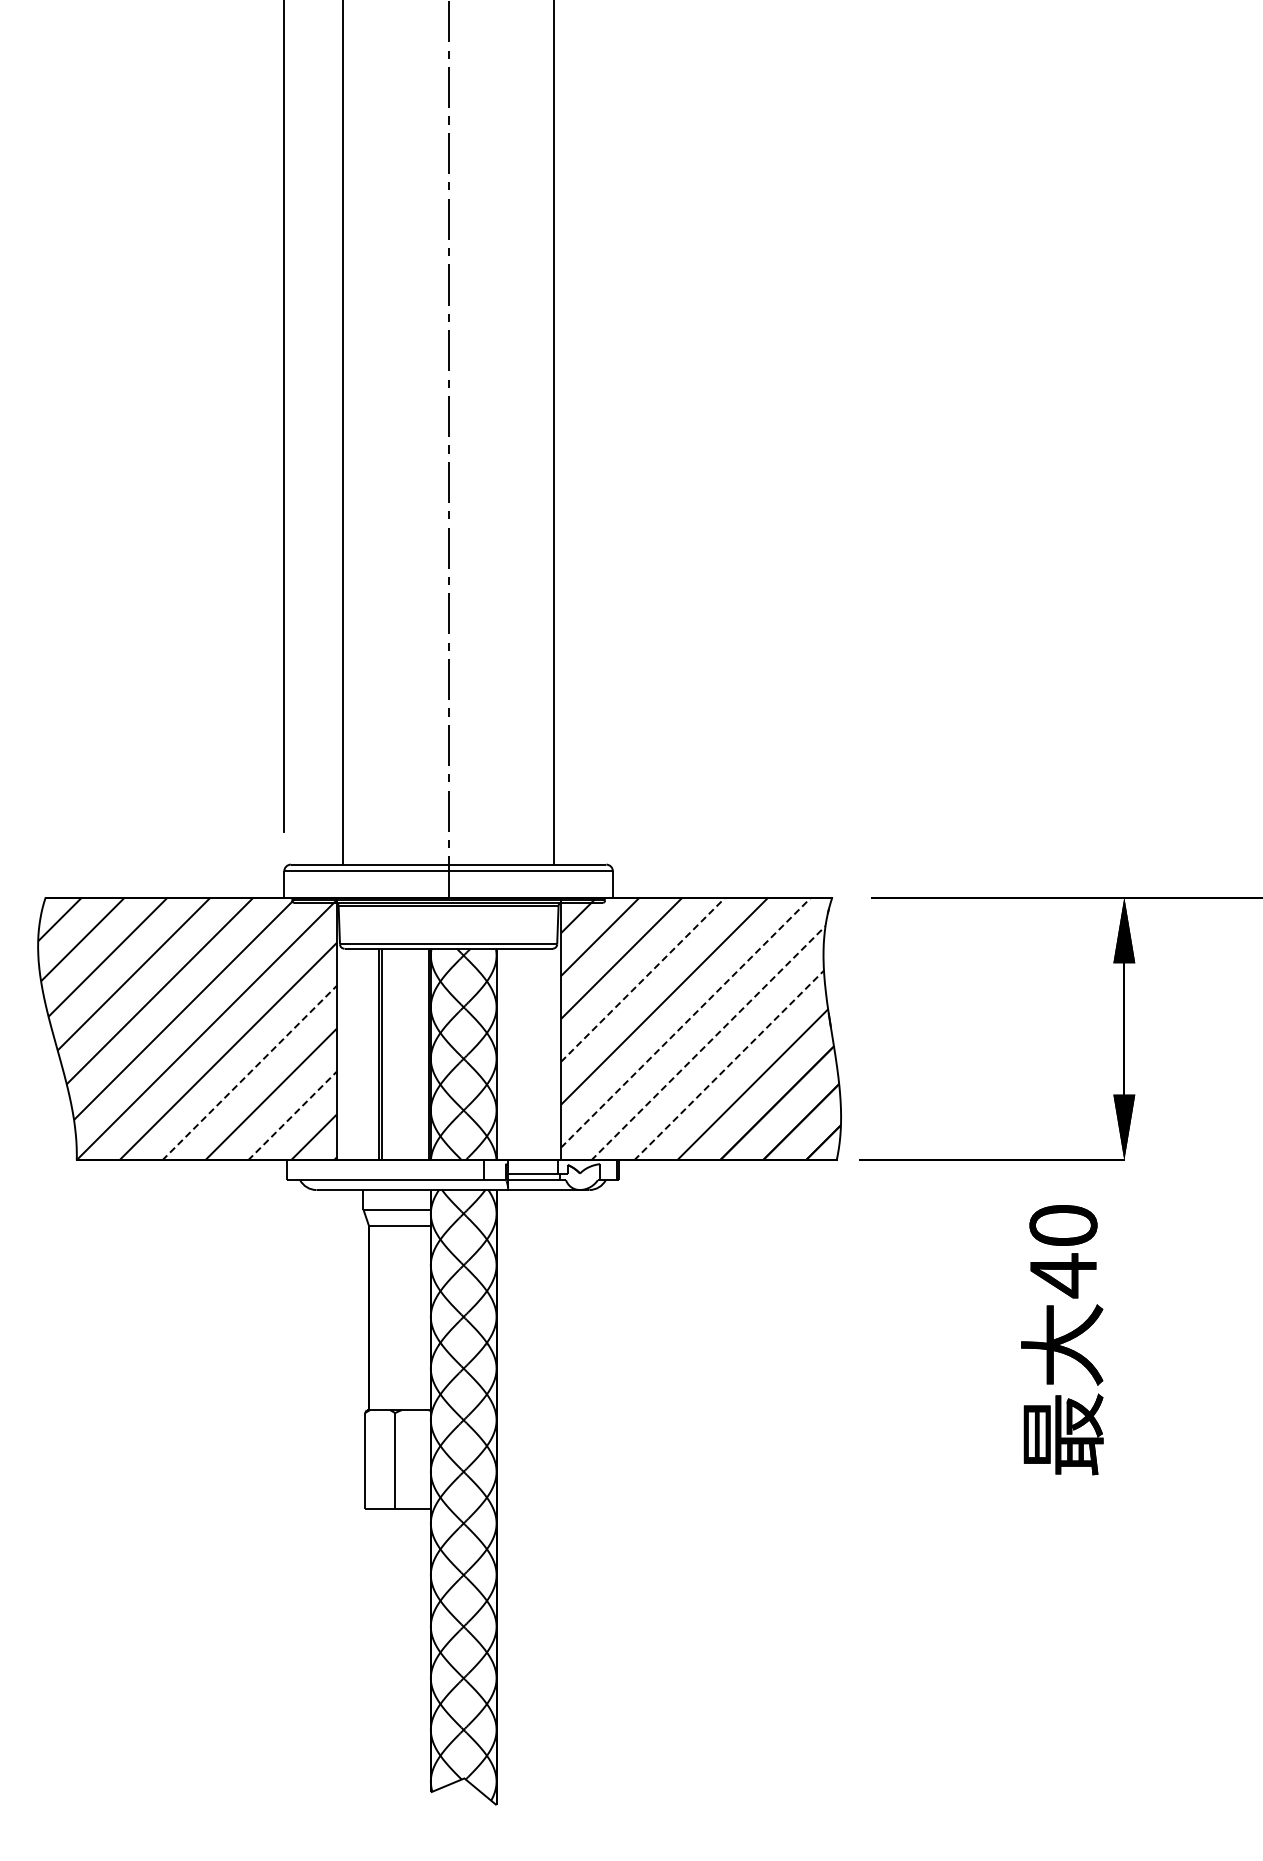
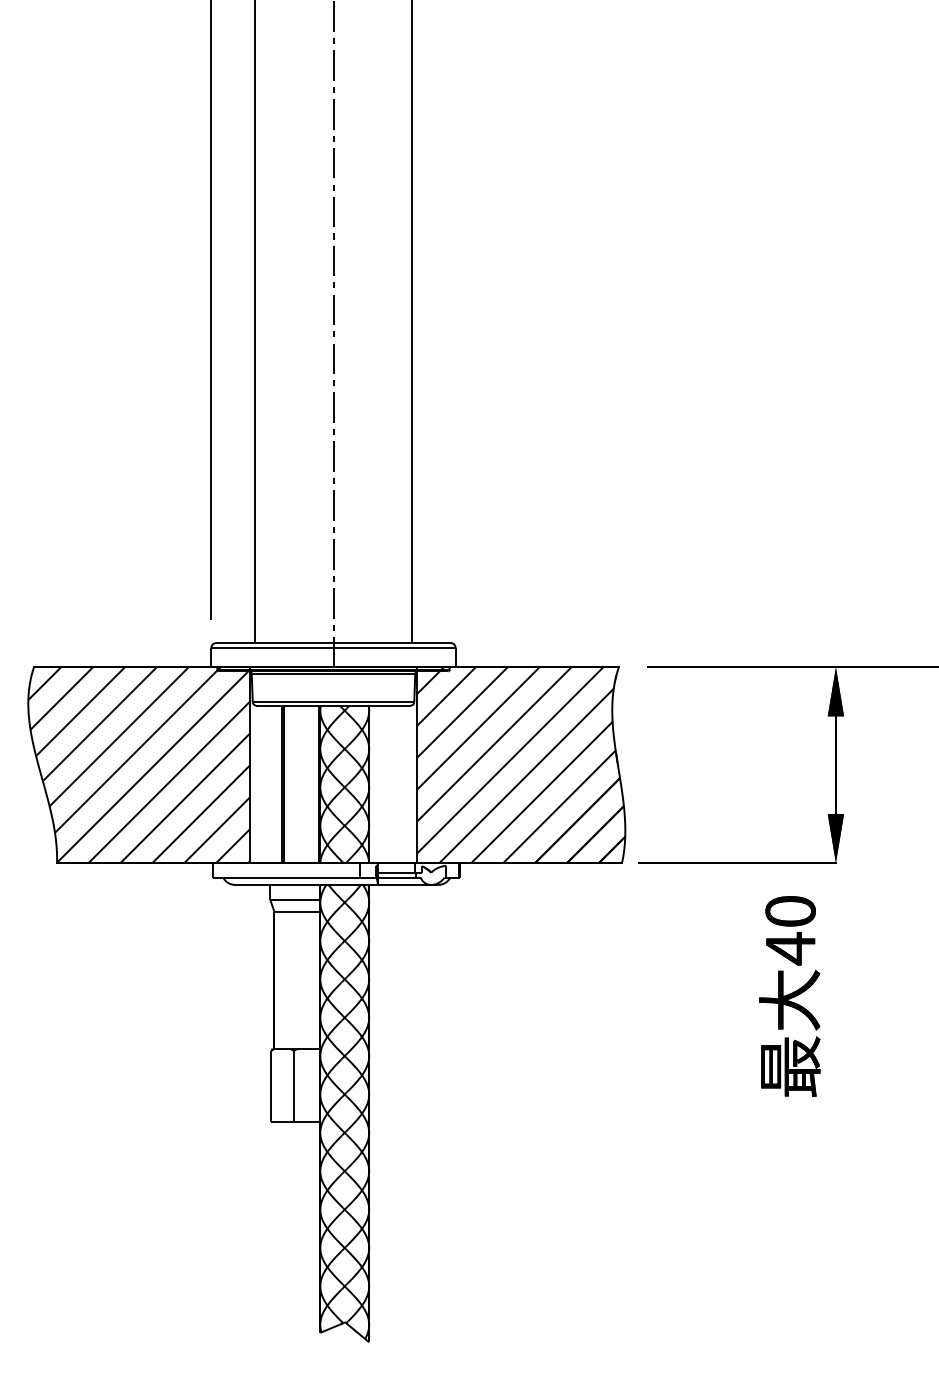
line: (643, 979) -> (478, 728), dashed -> solid
line: (686, 1022) -> (510, 760), dashed -> solid
line: (708, 1043) -> (526, 776), dashed -> solid
line: (729, 1065) -> (542, 792), dashed -> solid
line: (249, 1072) -> (185, 797), dashed -> solid
line: (292, 1116) -> (217, 830), dashed -> solid

